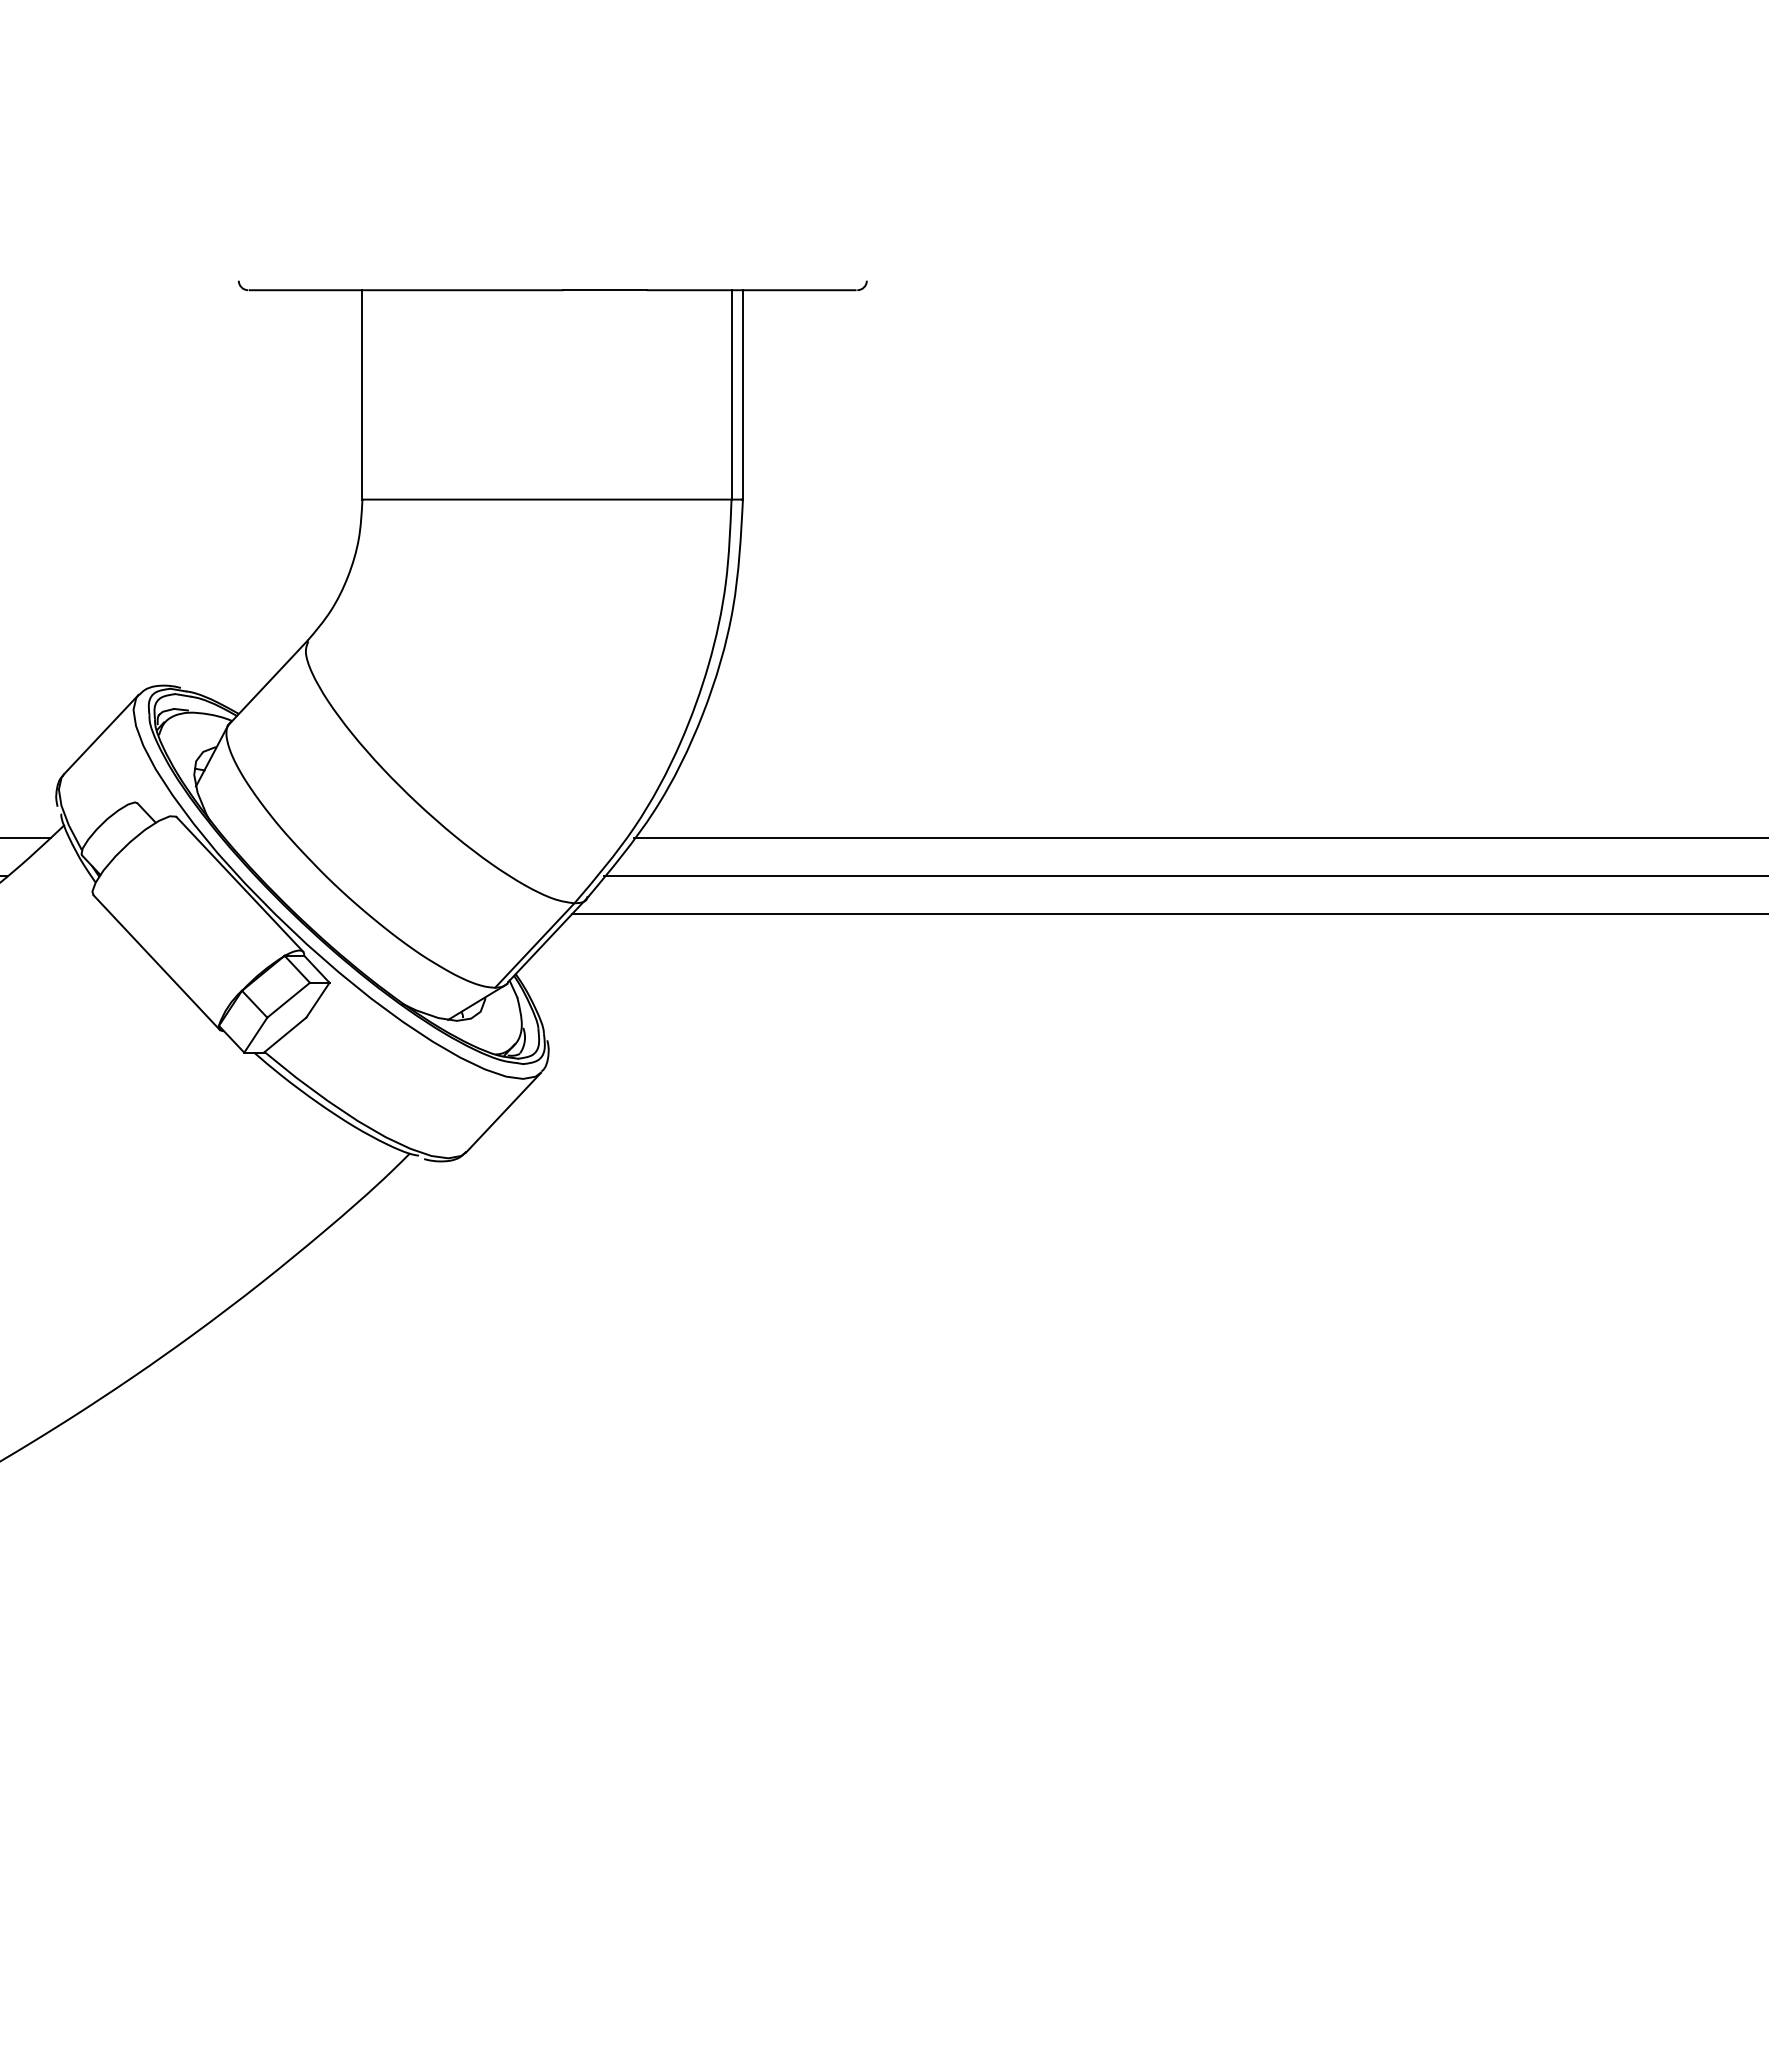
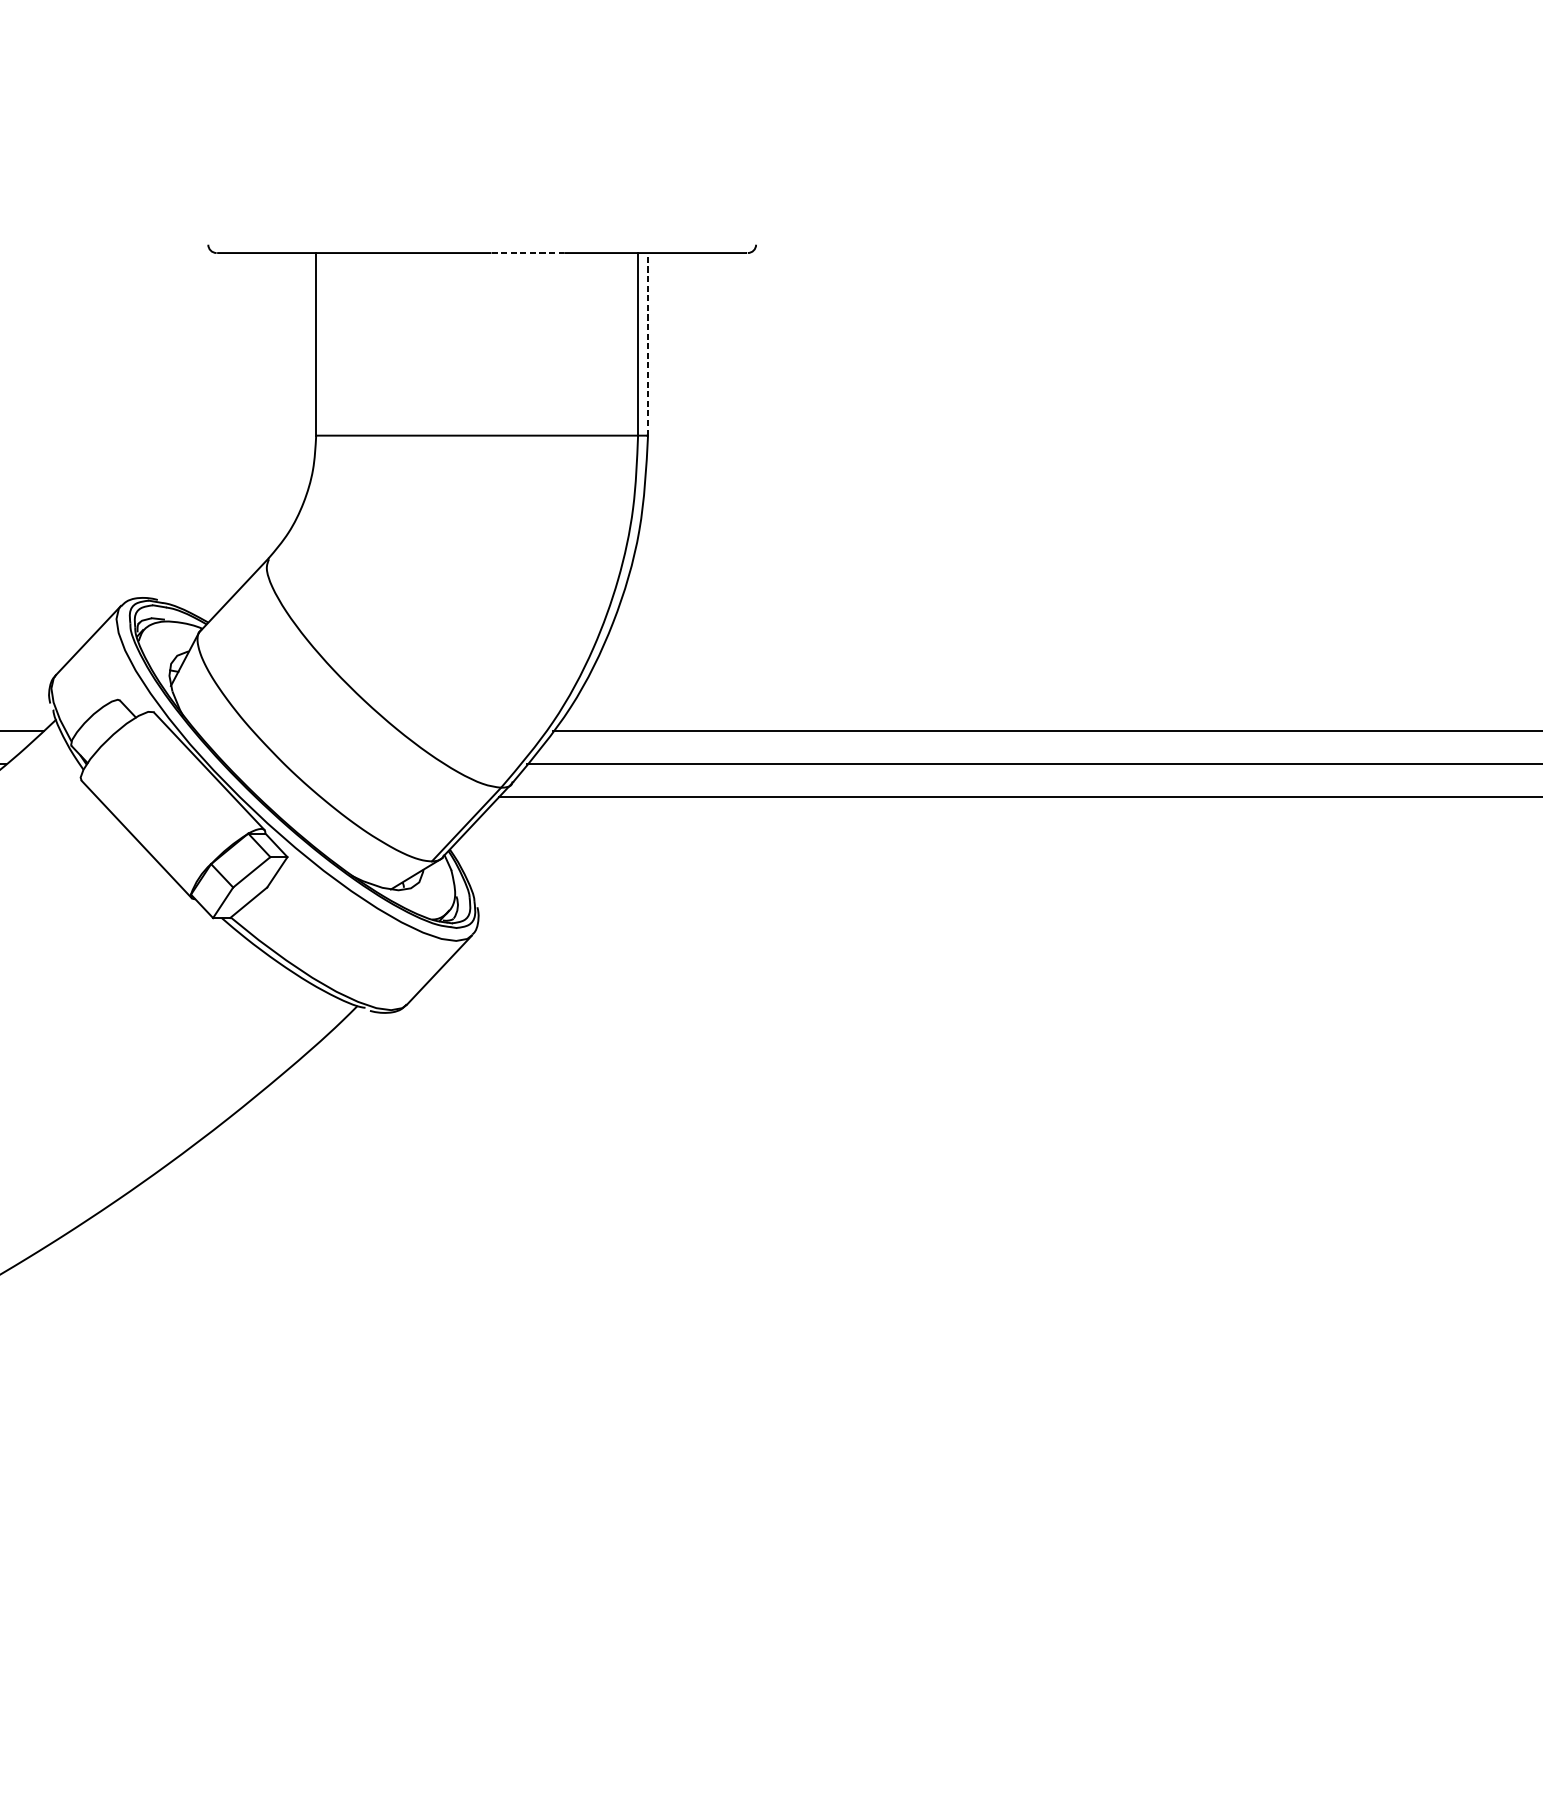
line: (605, 290) -> (528, 253), solid -> dashed
line: (742, 394) -> (647, 343), solid -> dashed

